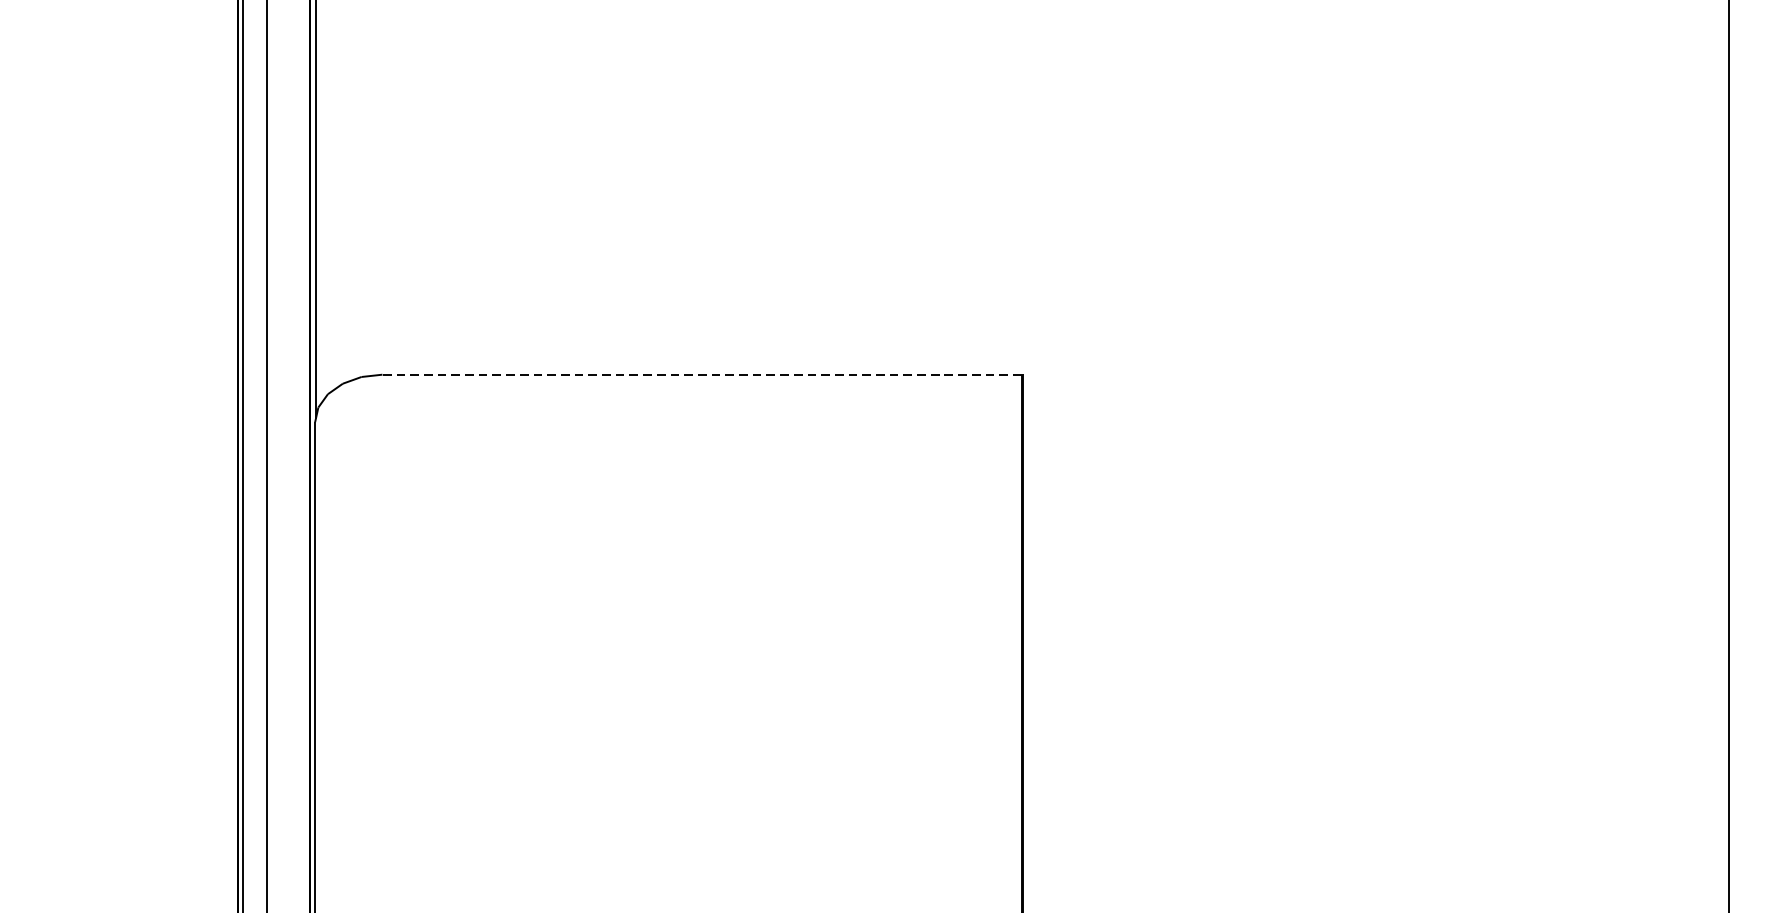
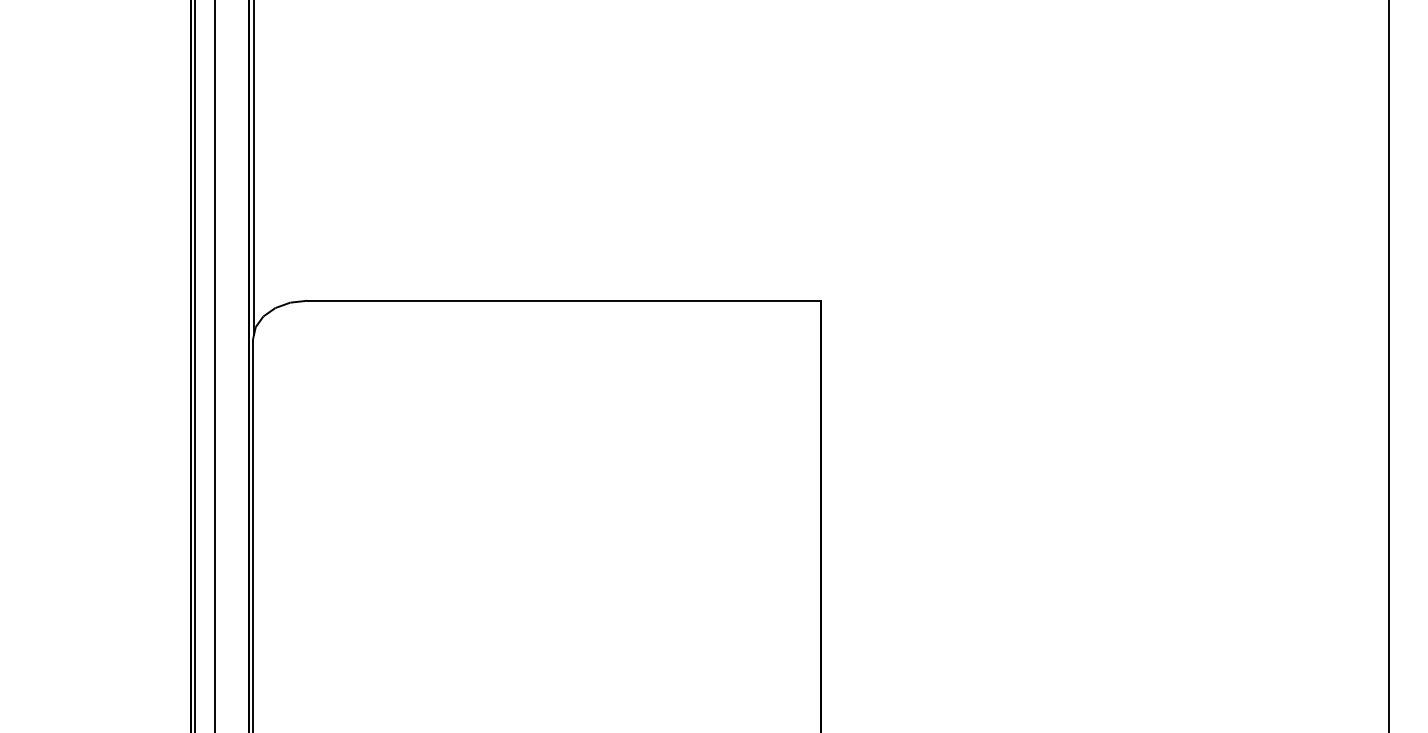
line: (701, 374) -> (563, 300), dashed -> solid

